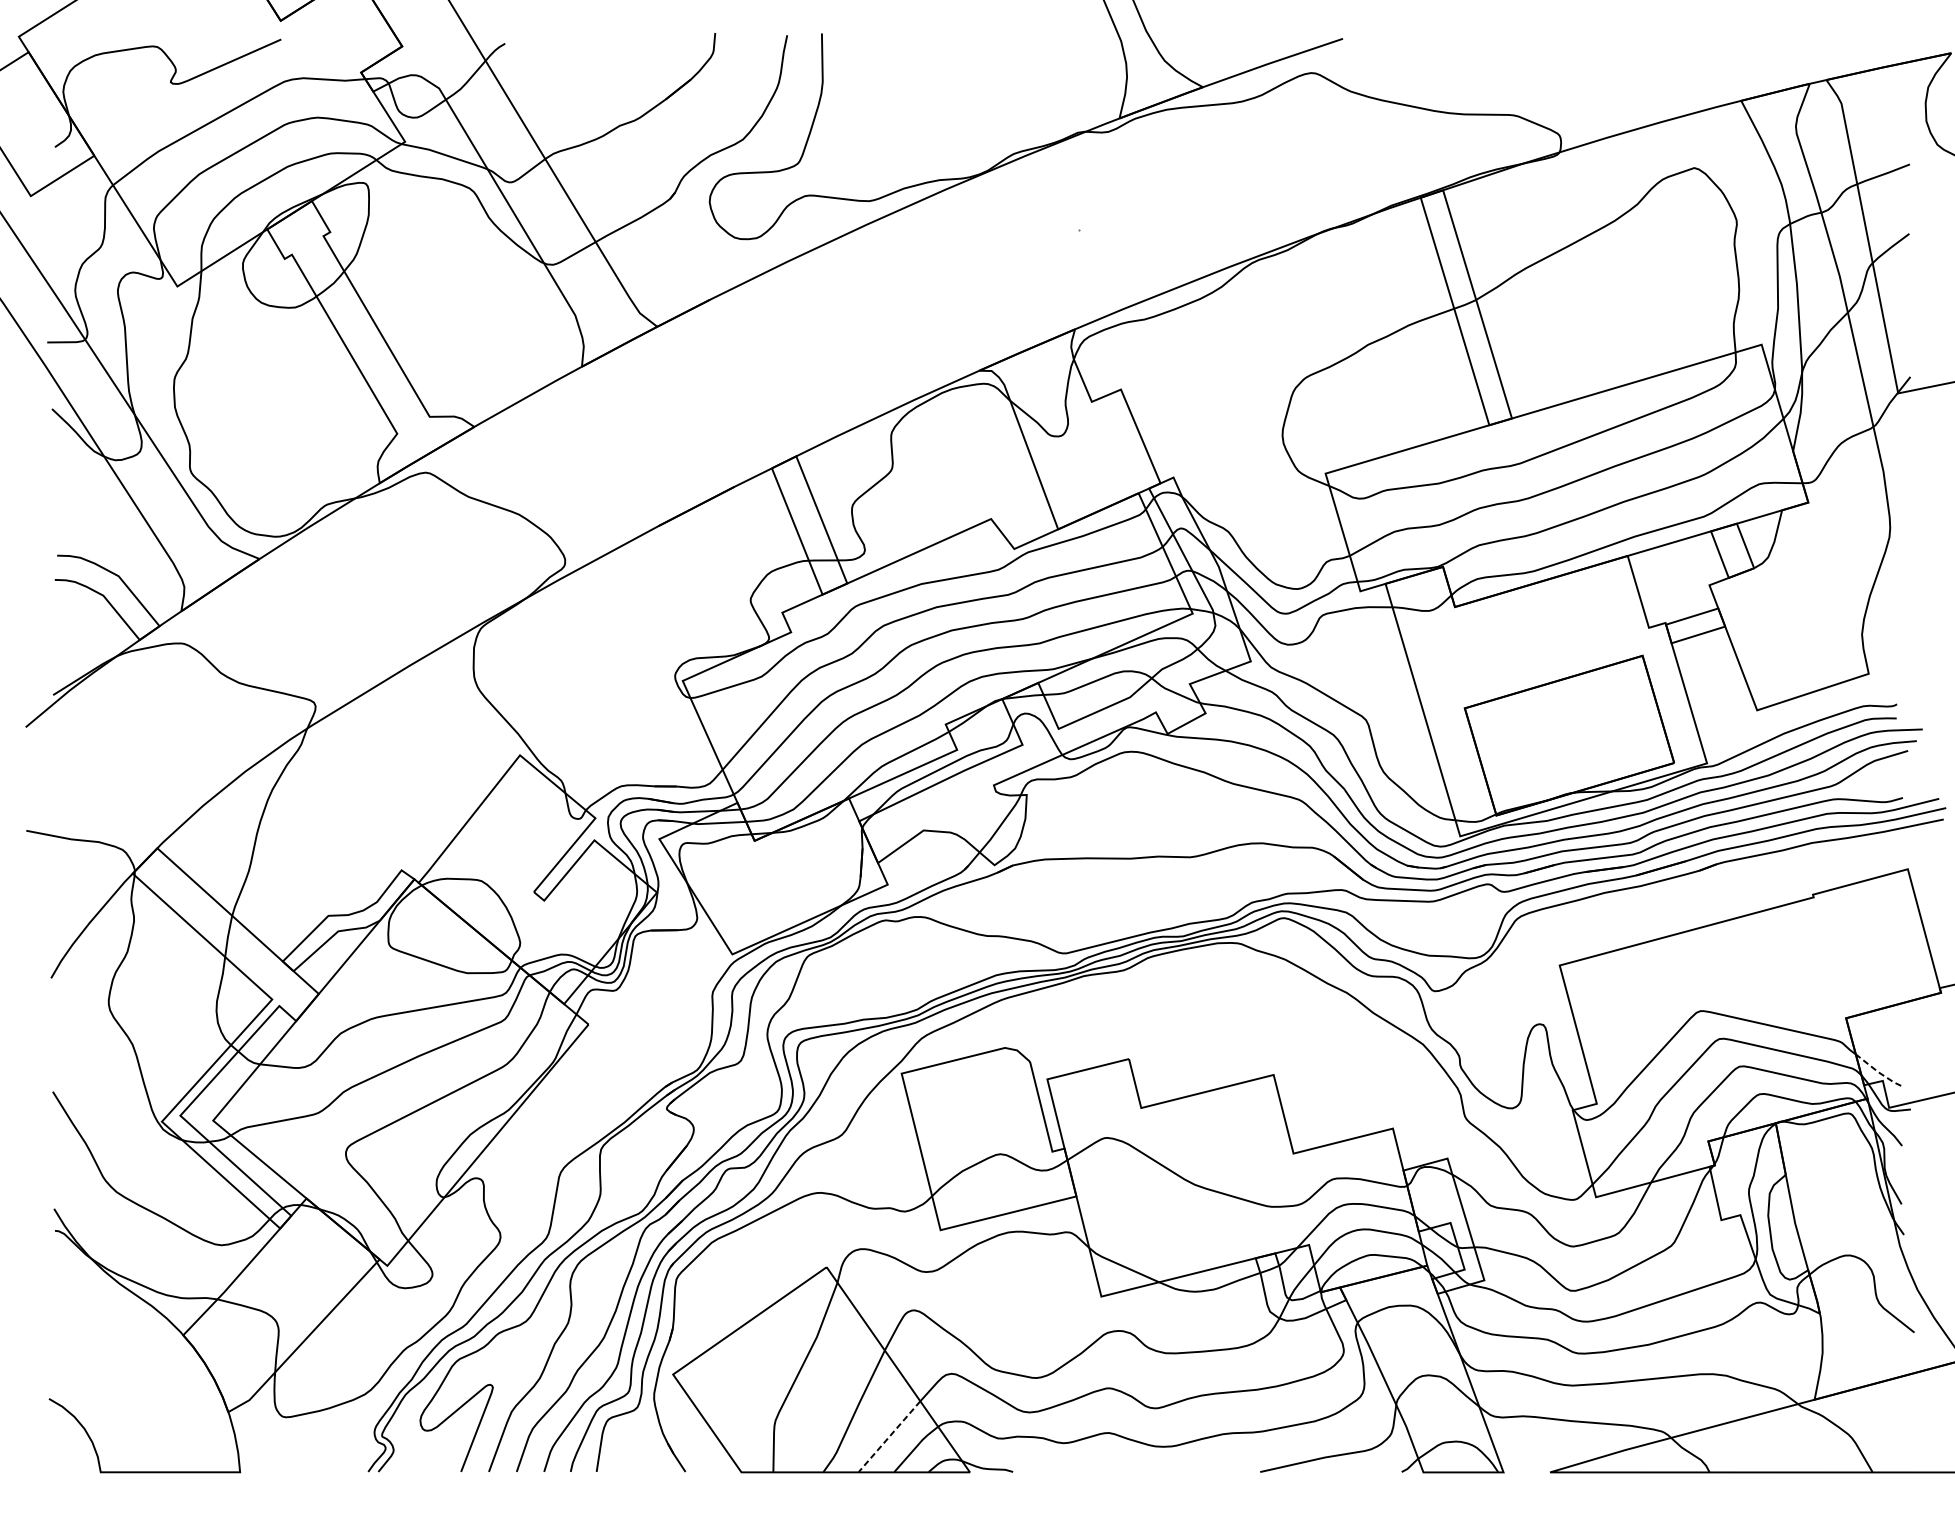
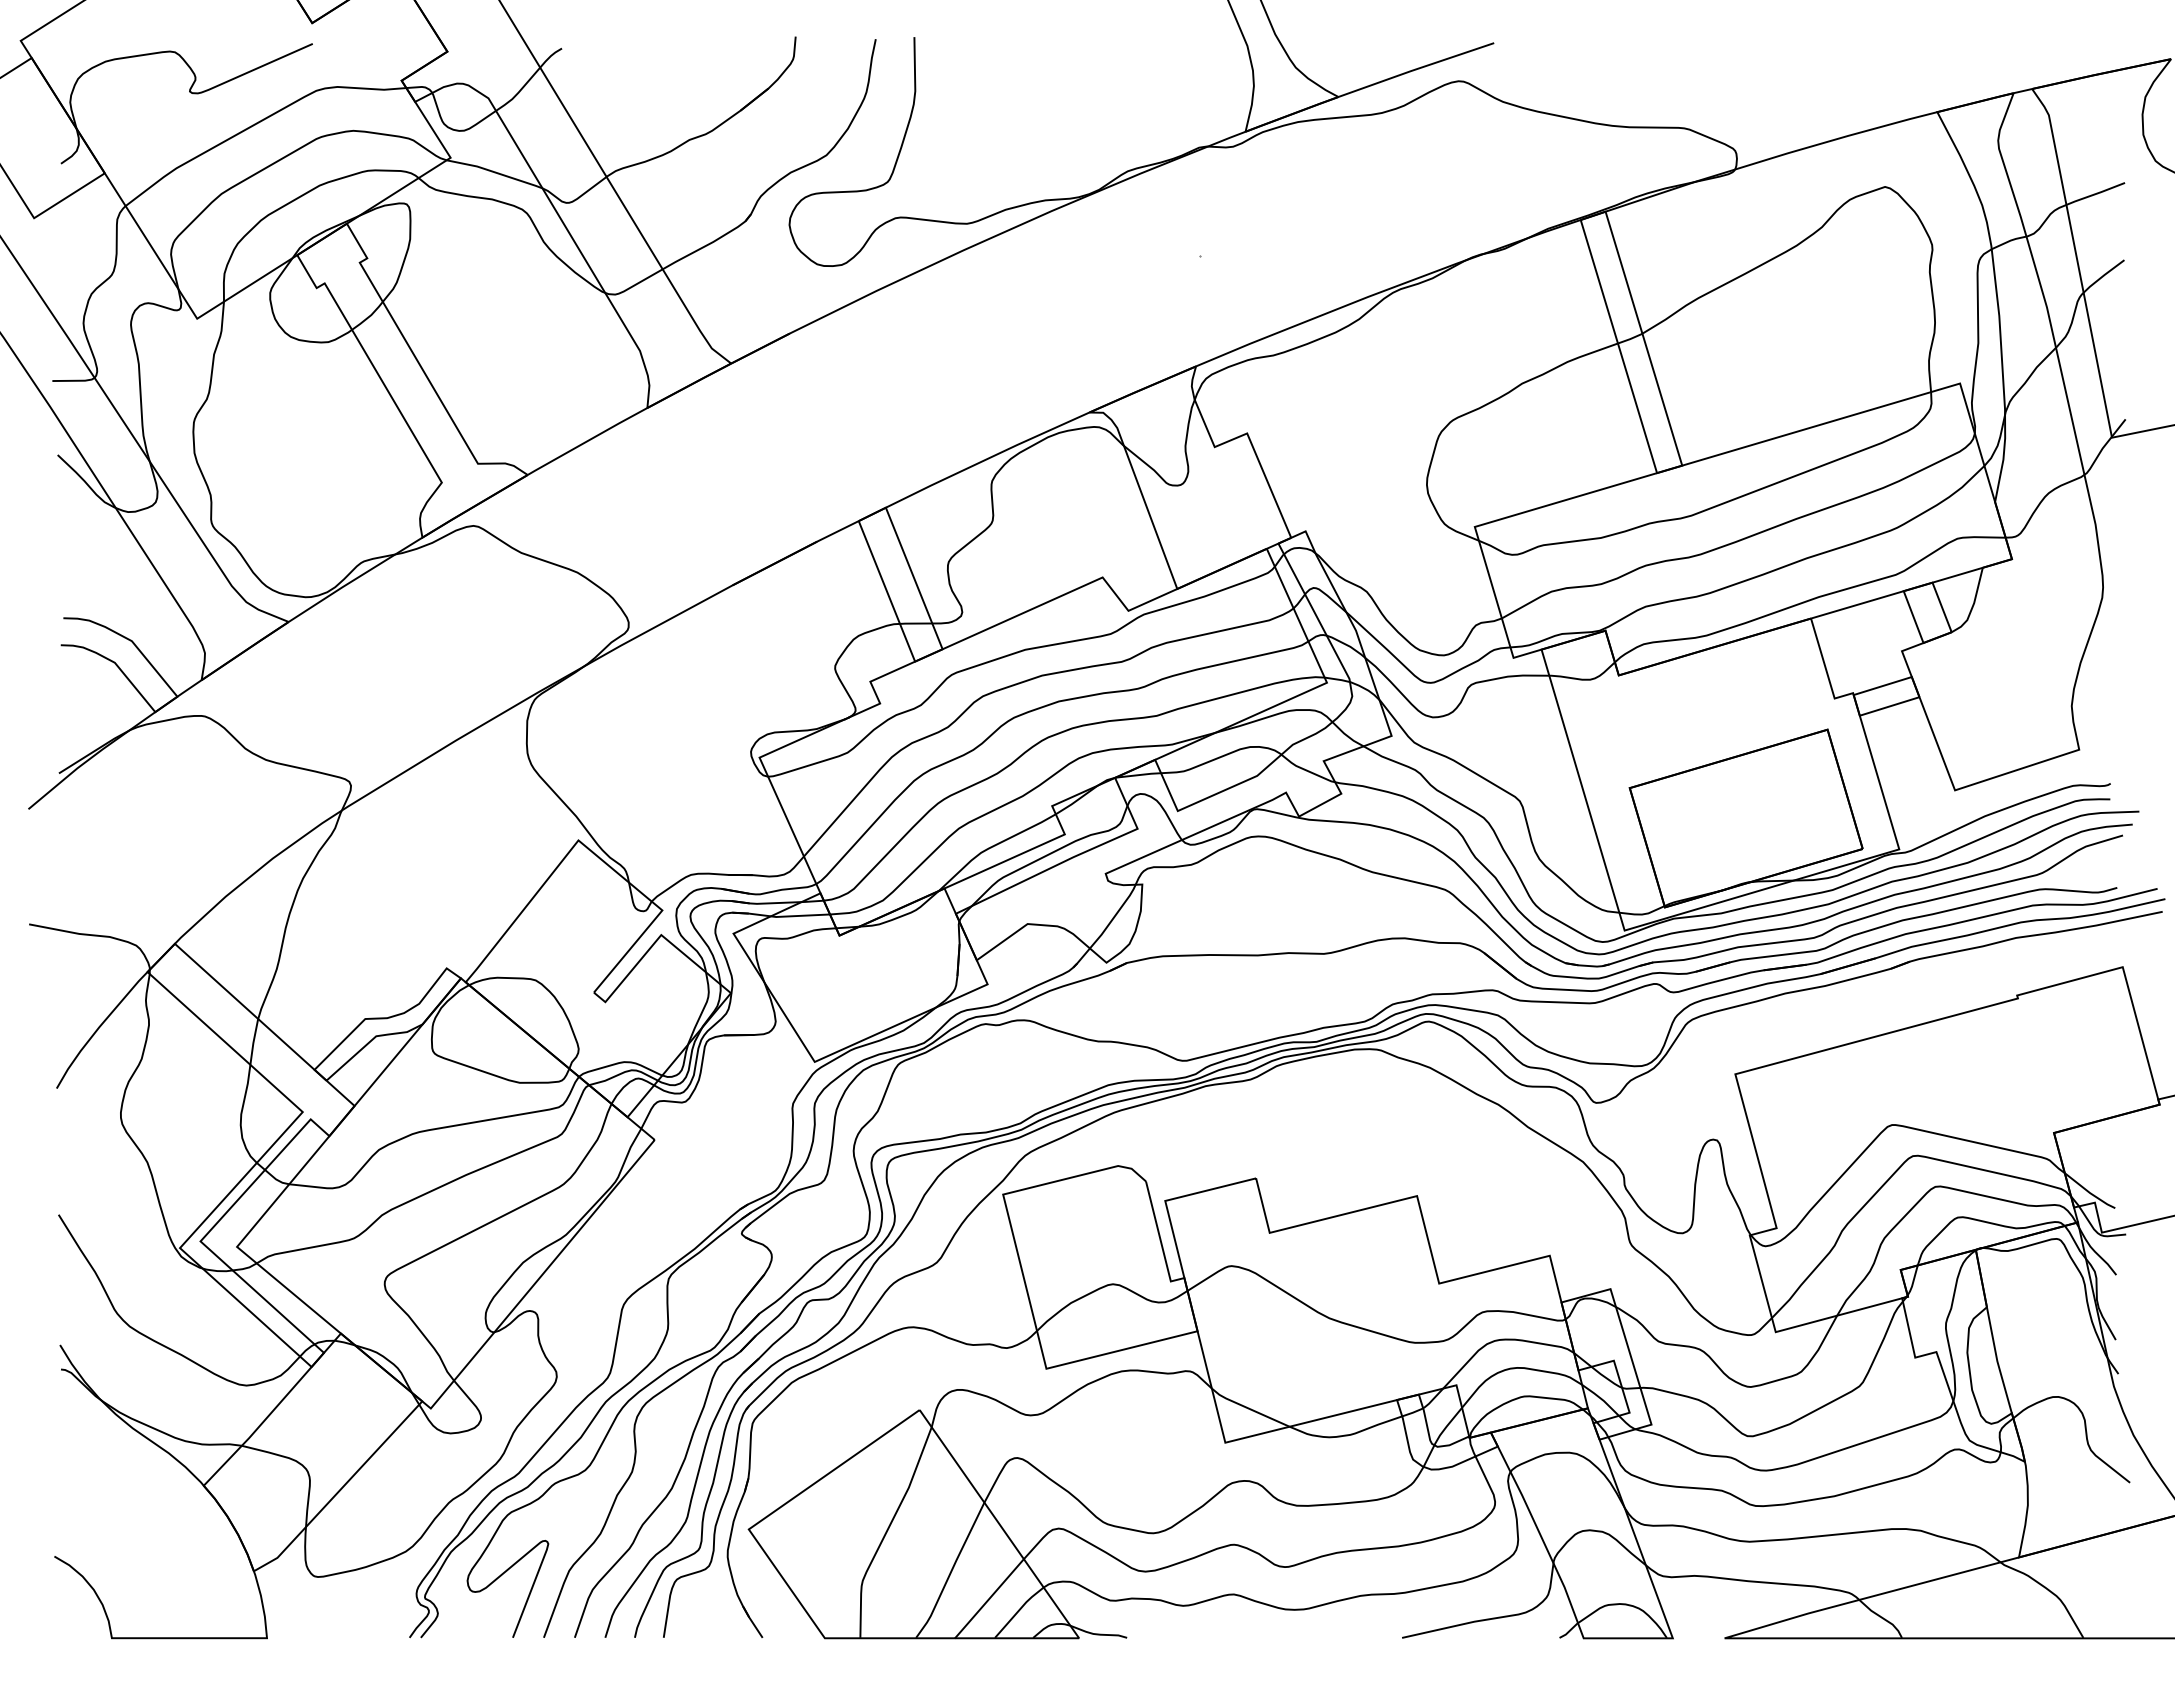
line: (1877, 1071) -> (2089, 1192), dashed -> solid
line: (889, 1436) -> (989, 1598), dashed -> solid

